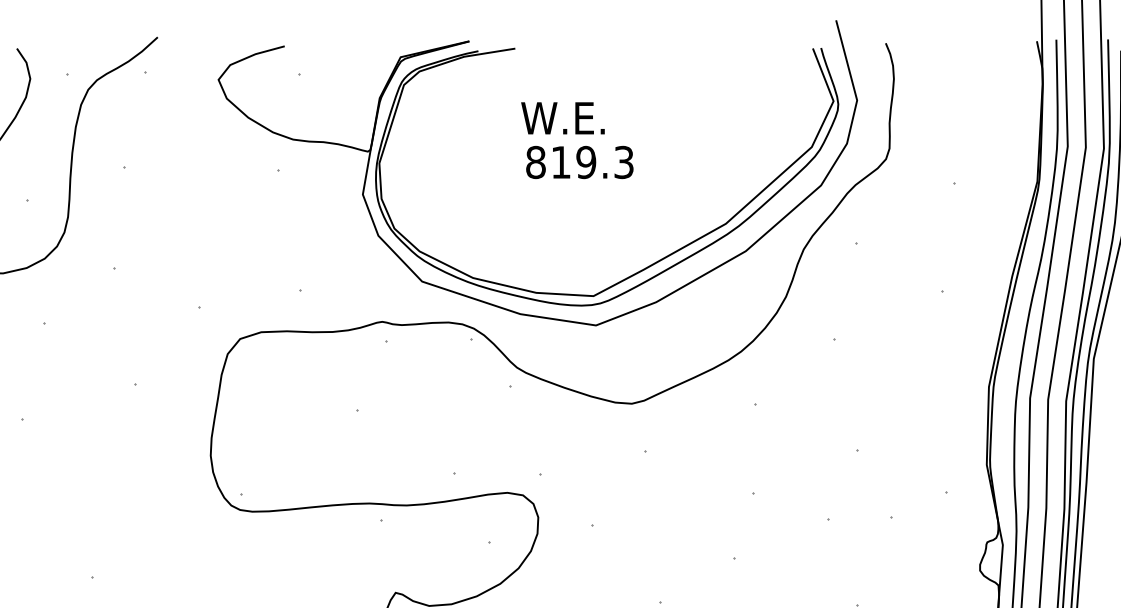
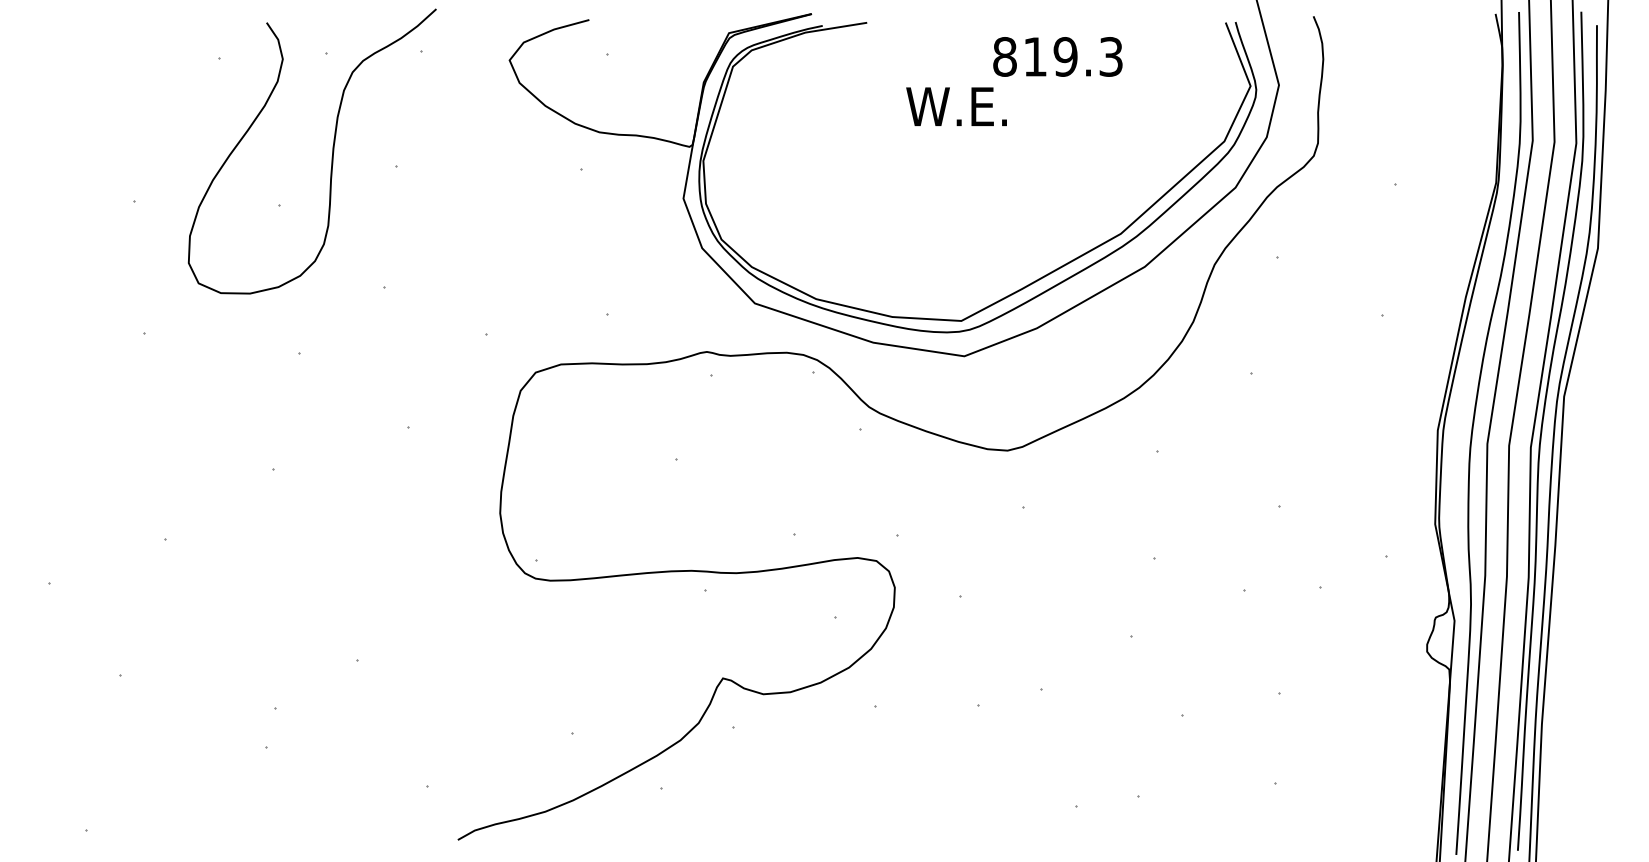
text: (562, 118) -> (956, 106), moved
text: (579, 162) -> (1057, 56), moved

